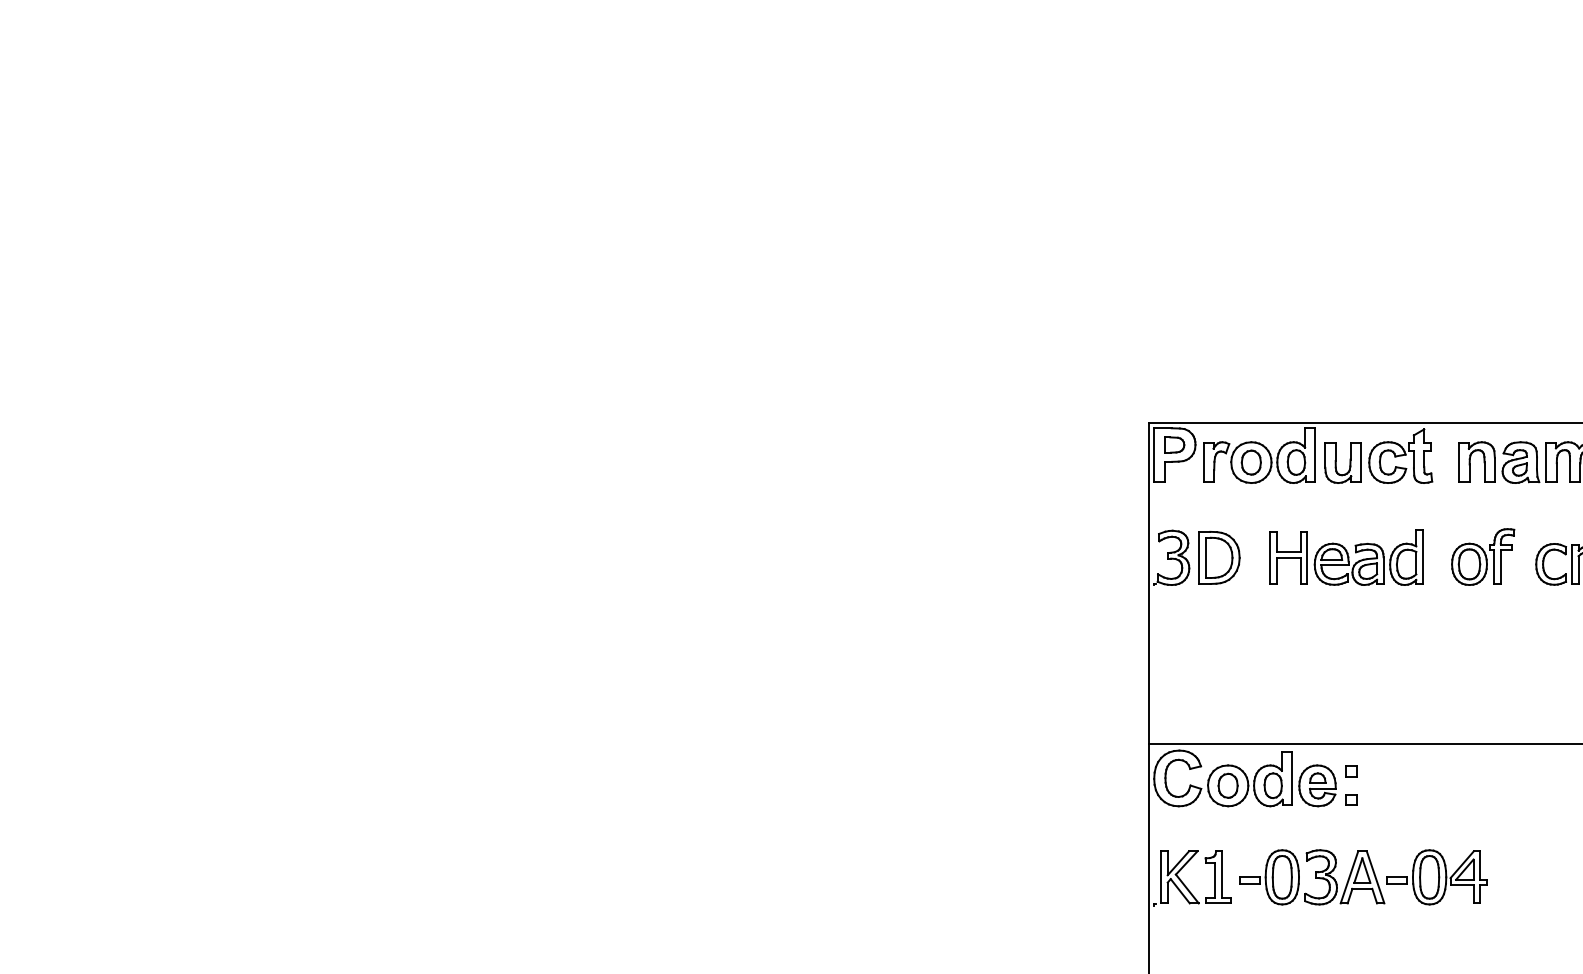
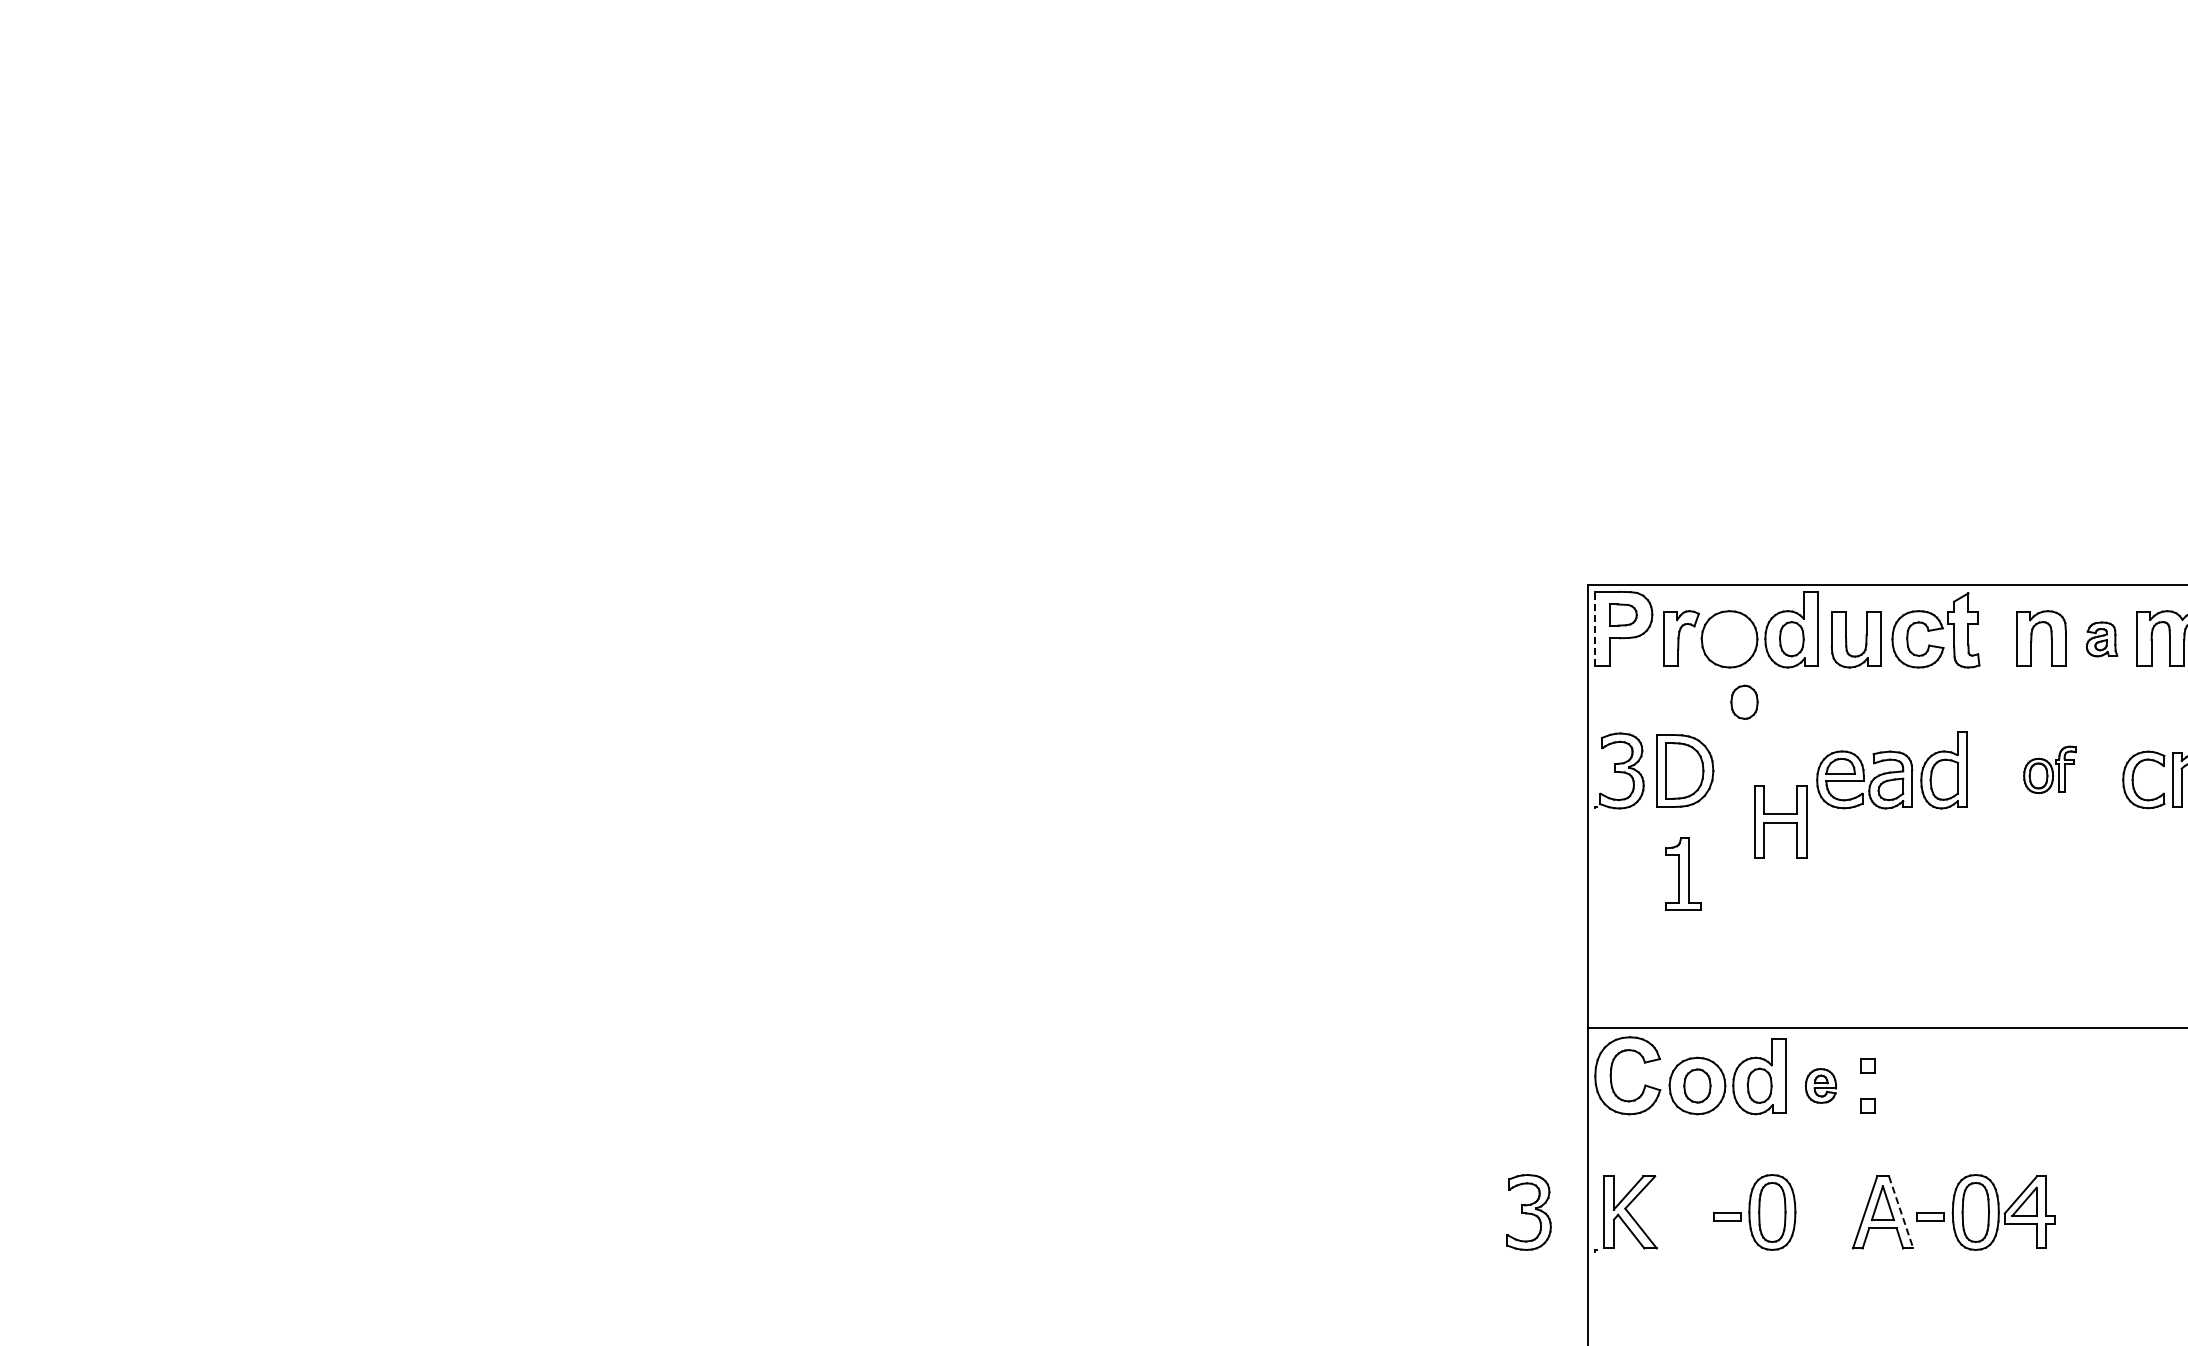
line: (1154, 454) -> (1595, 628), solid -> dashed
part: (1251, 462) -> (1744, 701), moved
part: (1520, 462) -> (2101, 639), size x0.6
part: (1482, 556) -> (2049, 769), size x0.6
part: (1288, 557) -> (1780, 821), moved
part: (1317, 785) -> (1820, 1085), size x0.6
part: (1218, 876) -> (1683, 873), moved
part: (1320, 877) -> (1528, 1212), moved
line: (1375, 877) -> (1901, 1212), solid -> dashed

